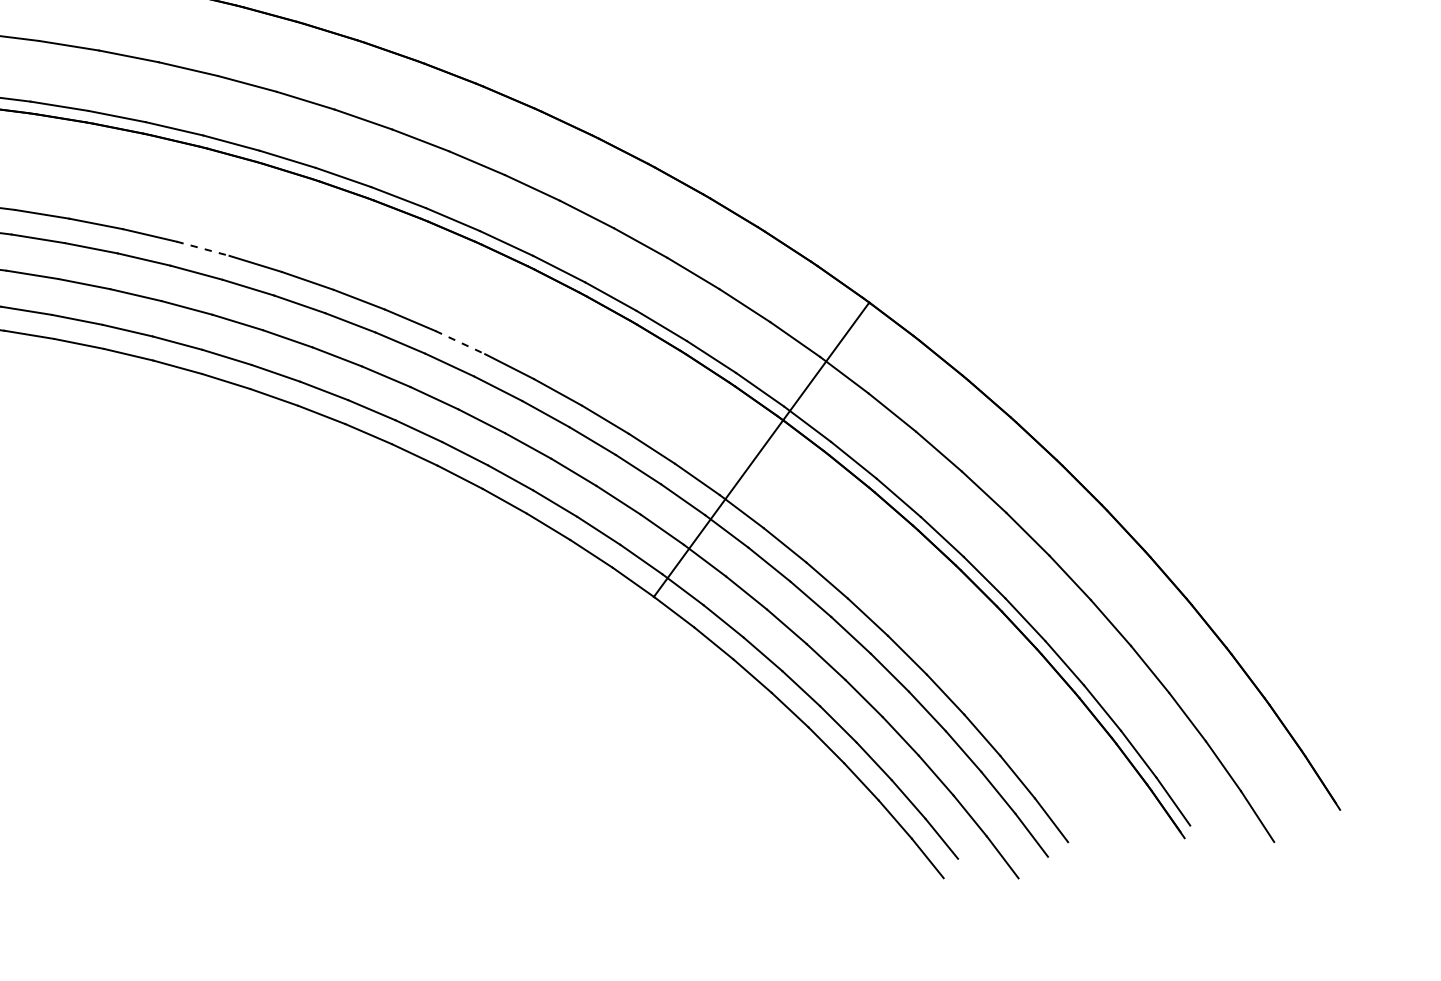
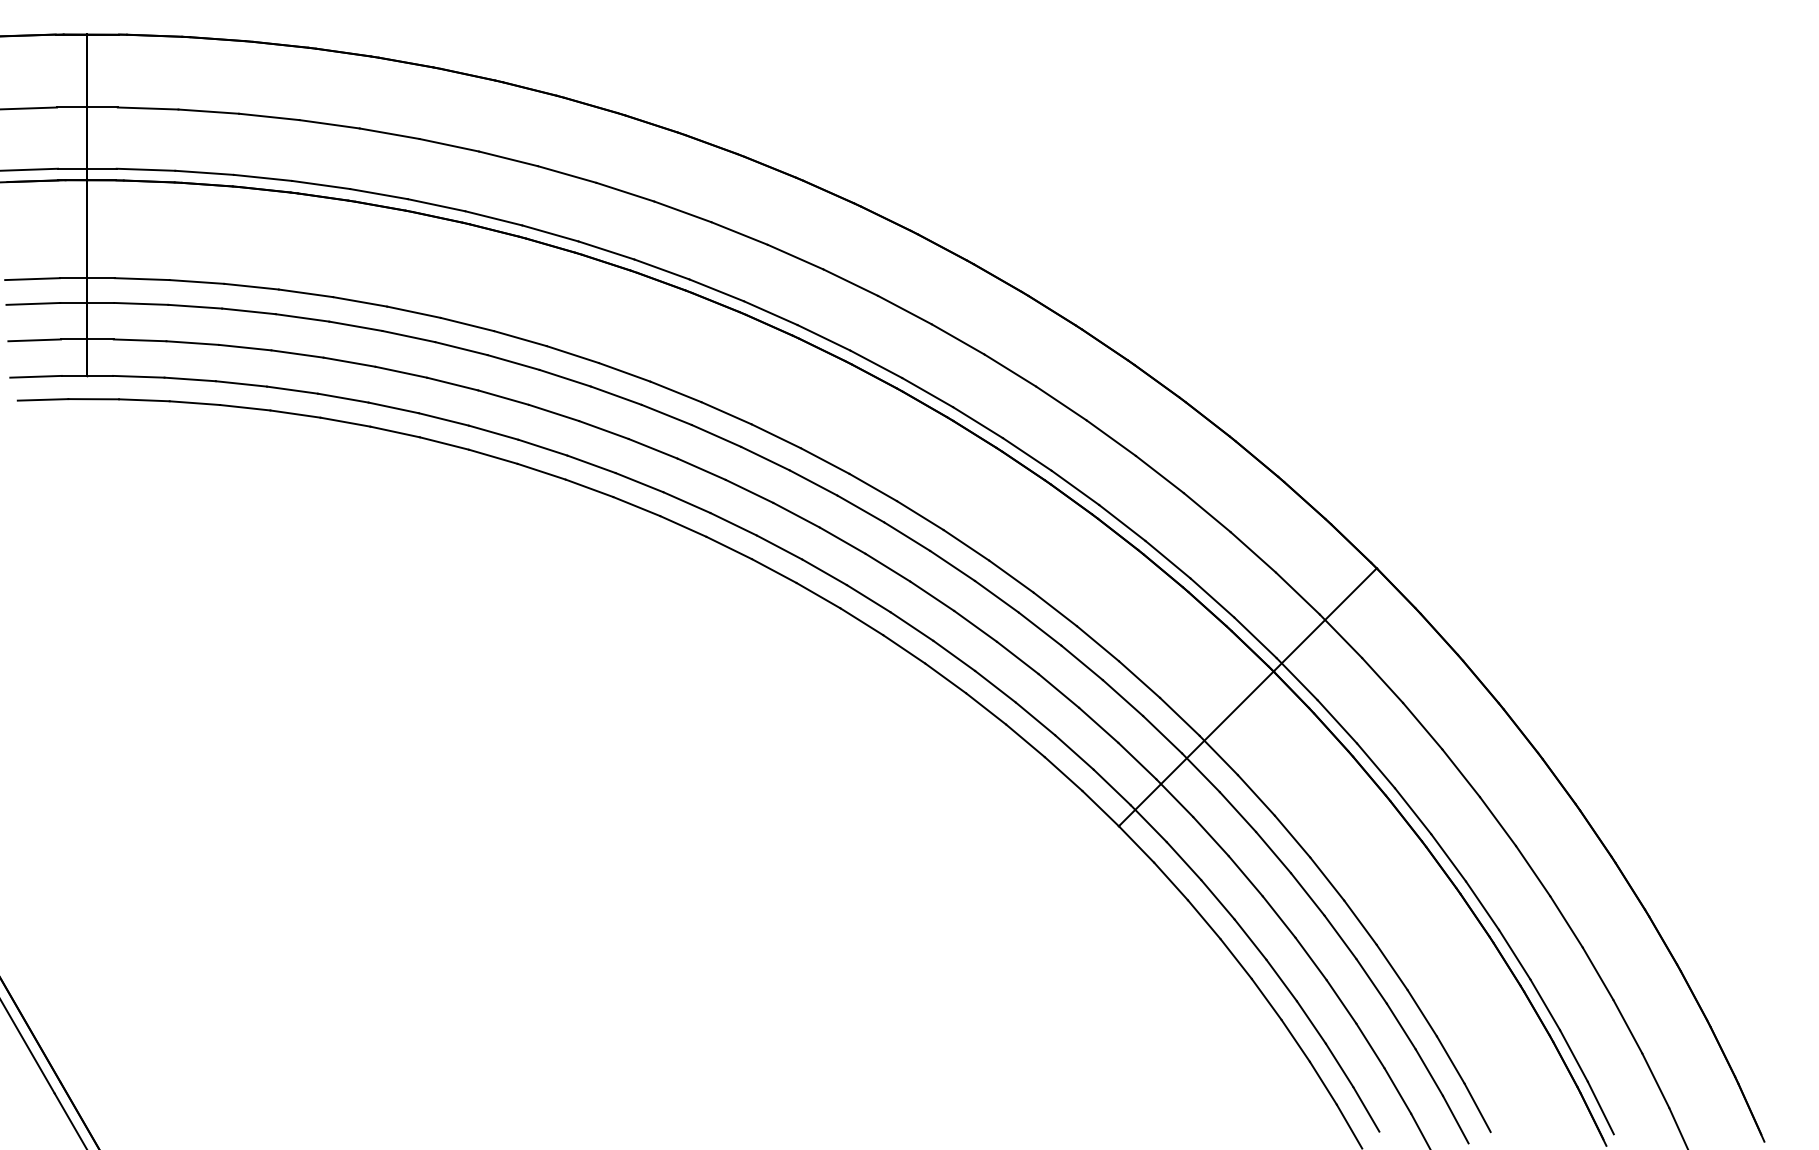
line: (204, 248) -> (727, 413), dashed -> solid
line: (460, 342) -> (966, 545), dashed -> solid

